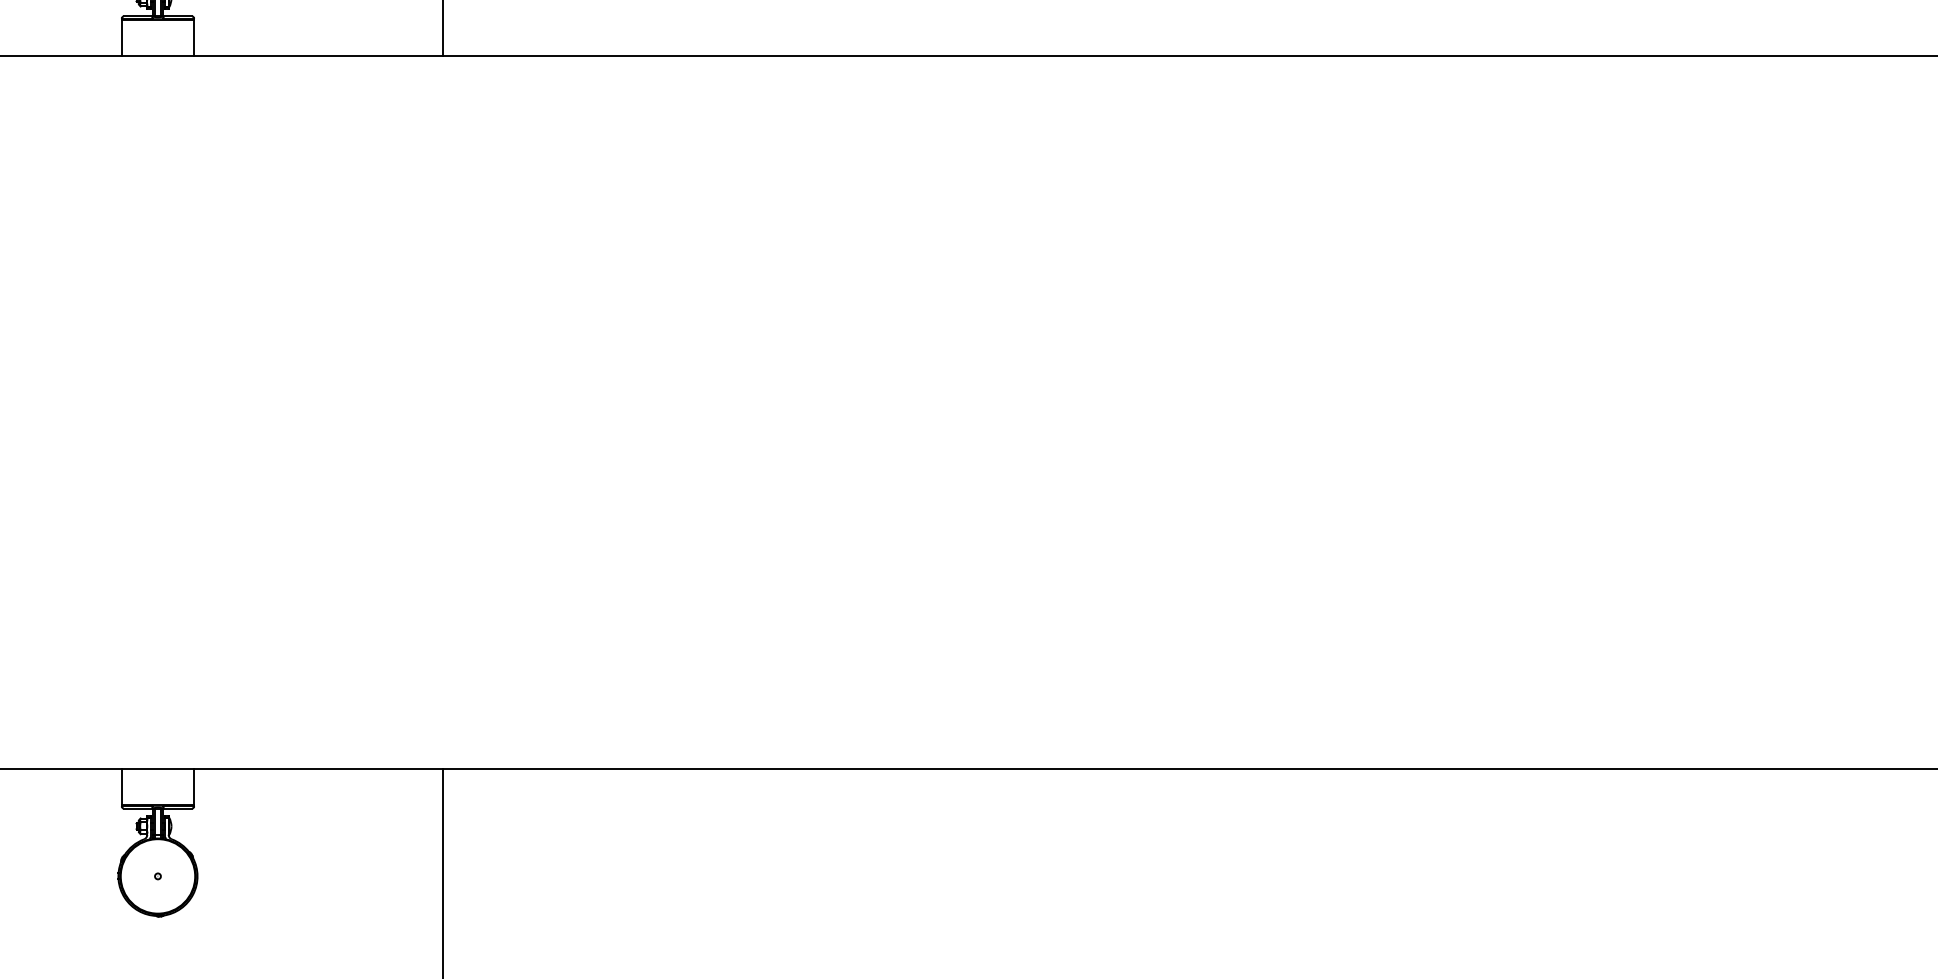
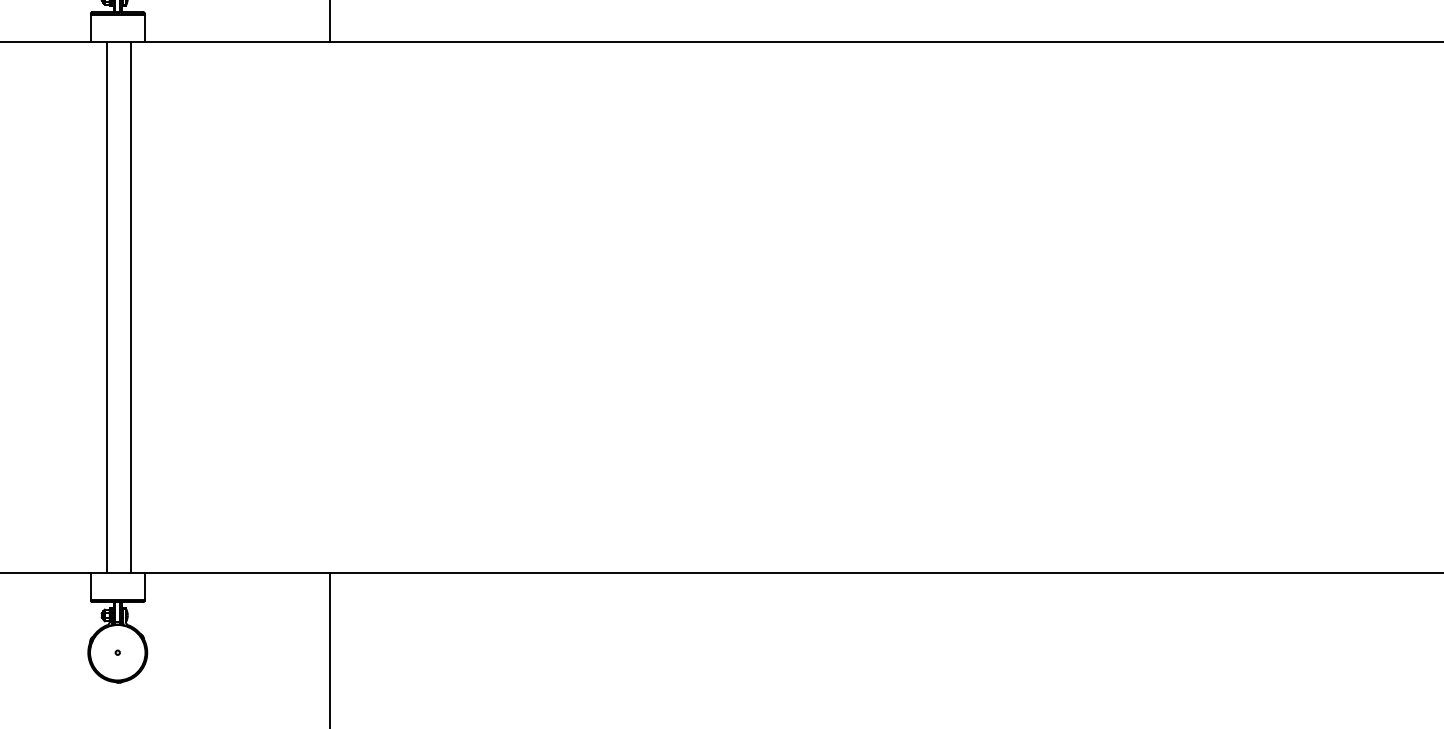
line: (143, 412) -> (107, 307), added
line: (175, 412) -> (130, 307), added

